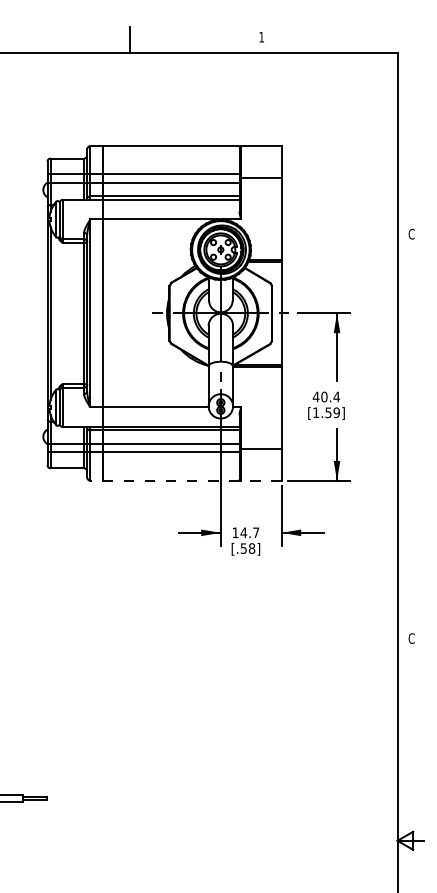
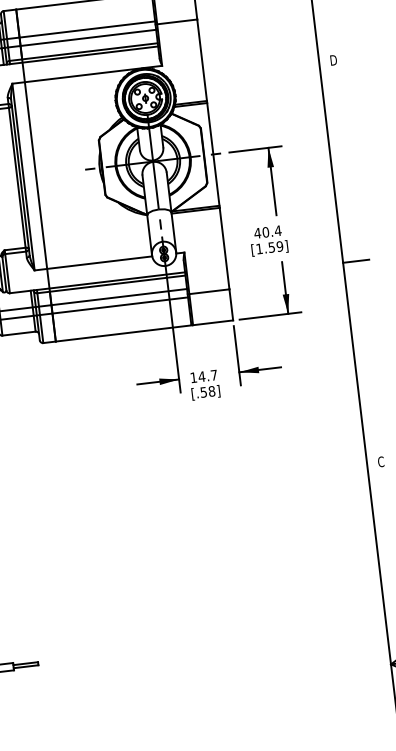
text: (411, 233) -> (332, 59), C -> D
line: (410, 436) -> (355, 261), added
line: (185, 480) -> (137, 331), dashed -> solid

